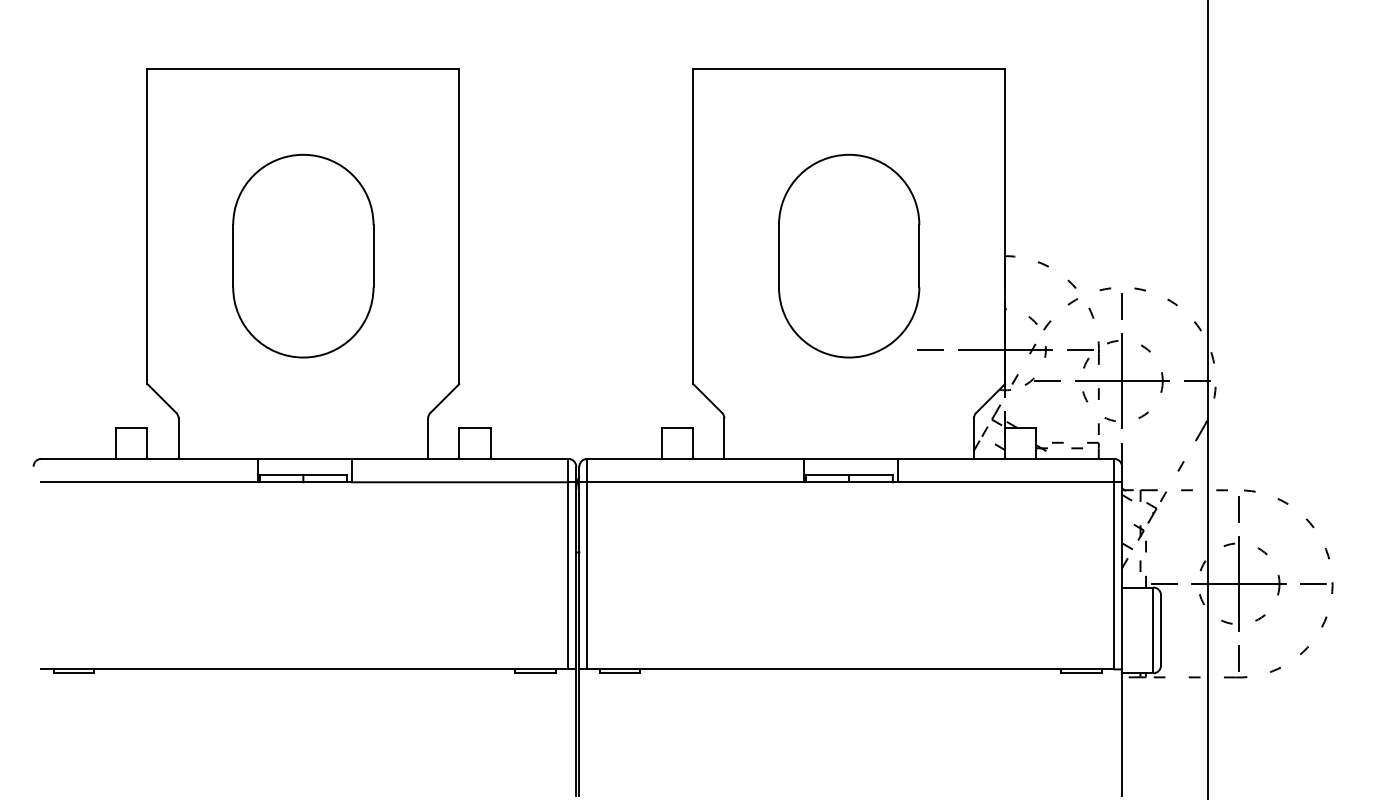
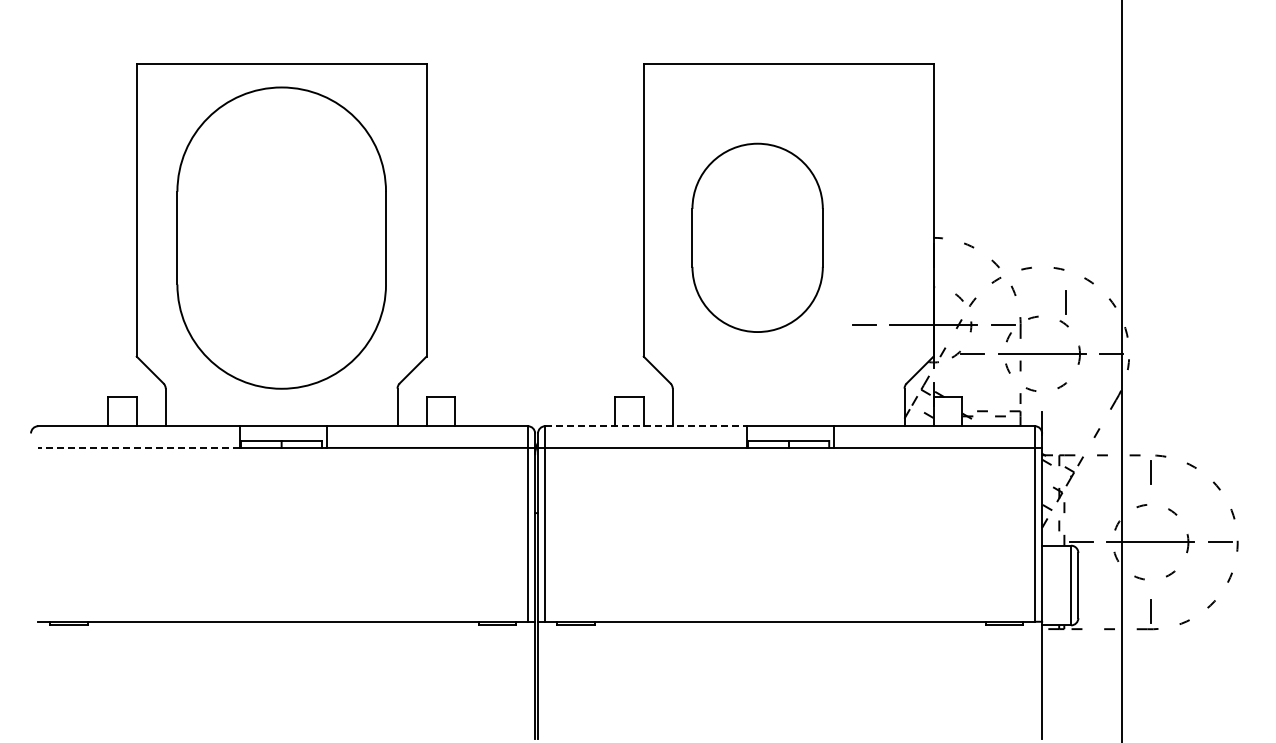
part: (303, 255) -> (281, 237), size x1.6
part: (849, 255) -> (757, 237), moved
line: (1121, 306) -> (1065, 302), moved
line: (1122, 380) -> (1042, 353), removed
line: (695, 459) -> (645, 426), solid -> dashed
line: (149, 481) -> (138, 447), solid -> dashed
line: (1238, 583) -> (1150, 541), removed

